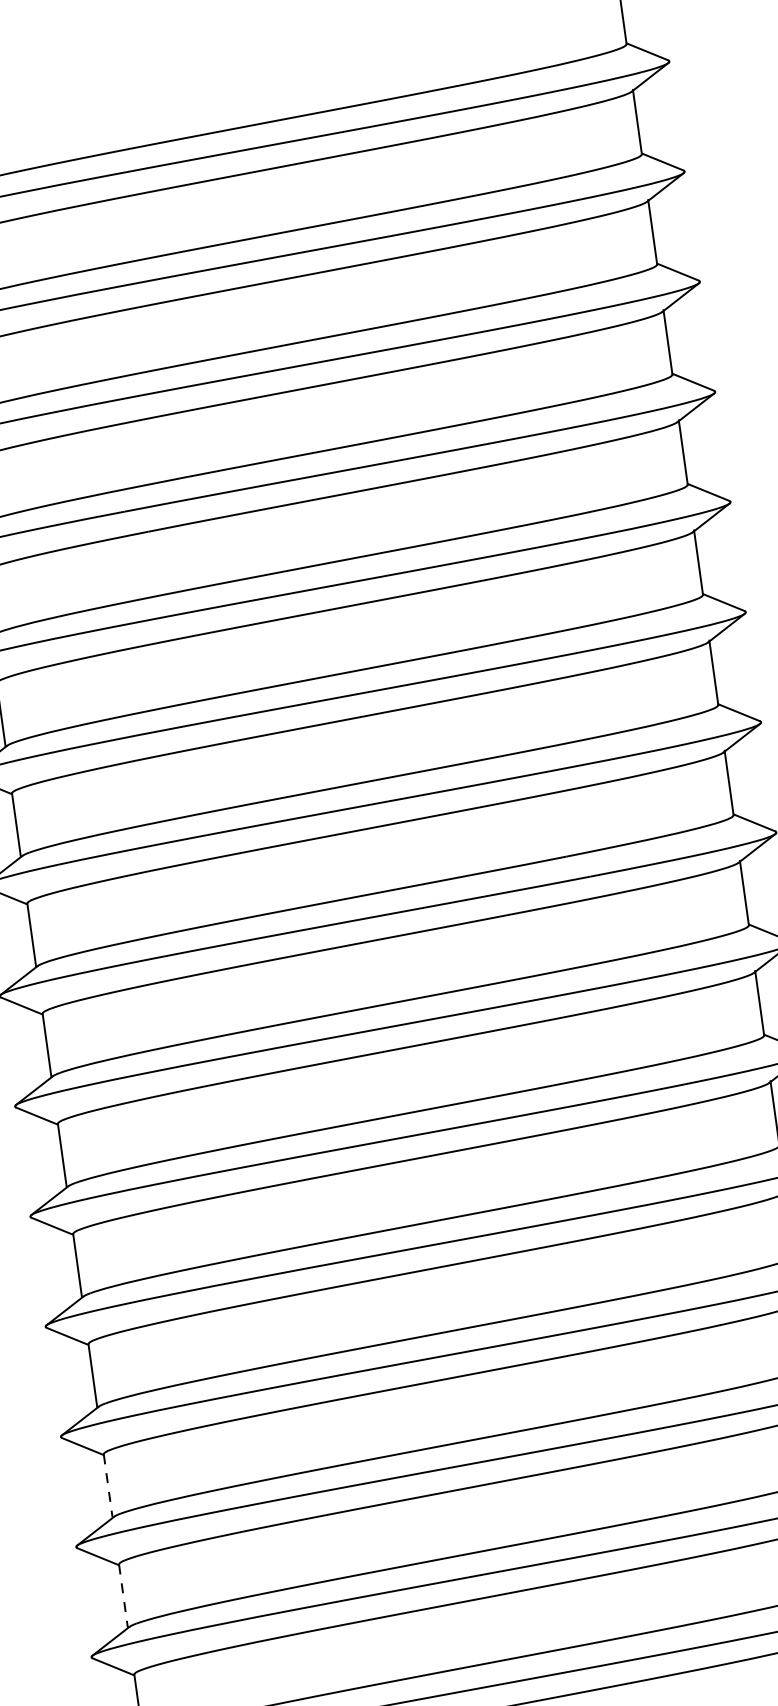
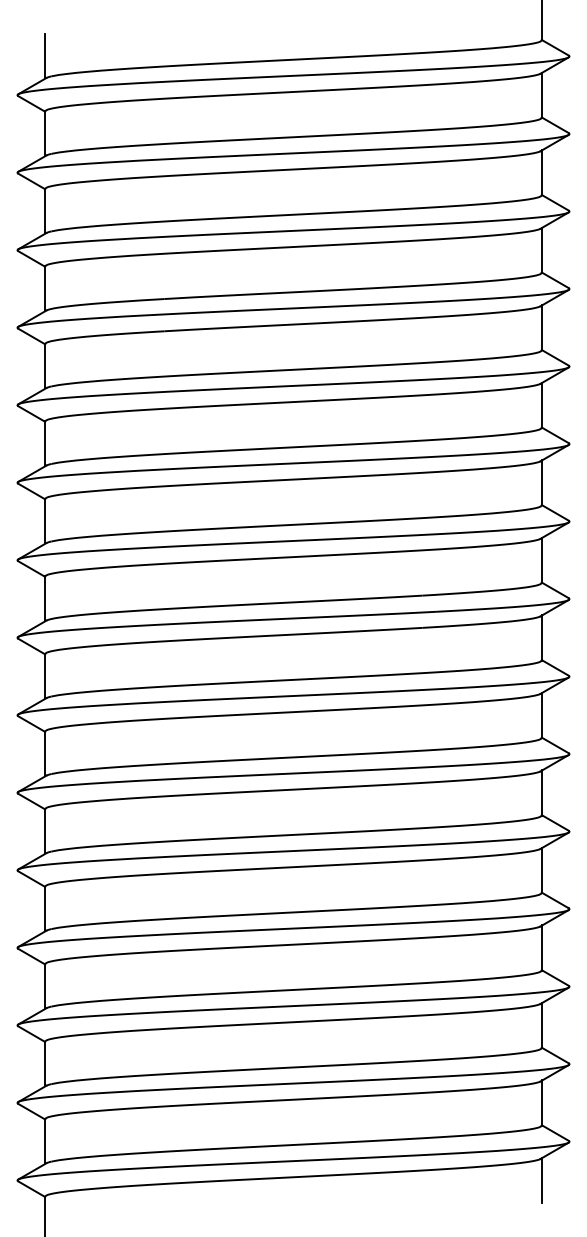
line: (108, 1486) -> (45, 986), dashed -> solid
line: (123, 1597) -> (45, 1064), dashed -> solid

